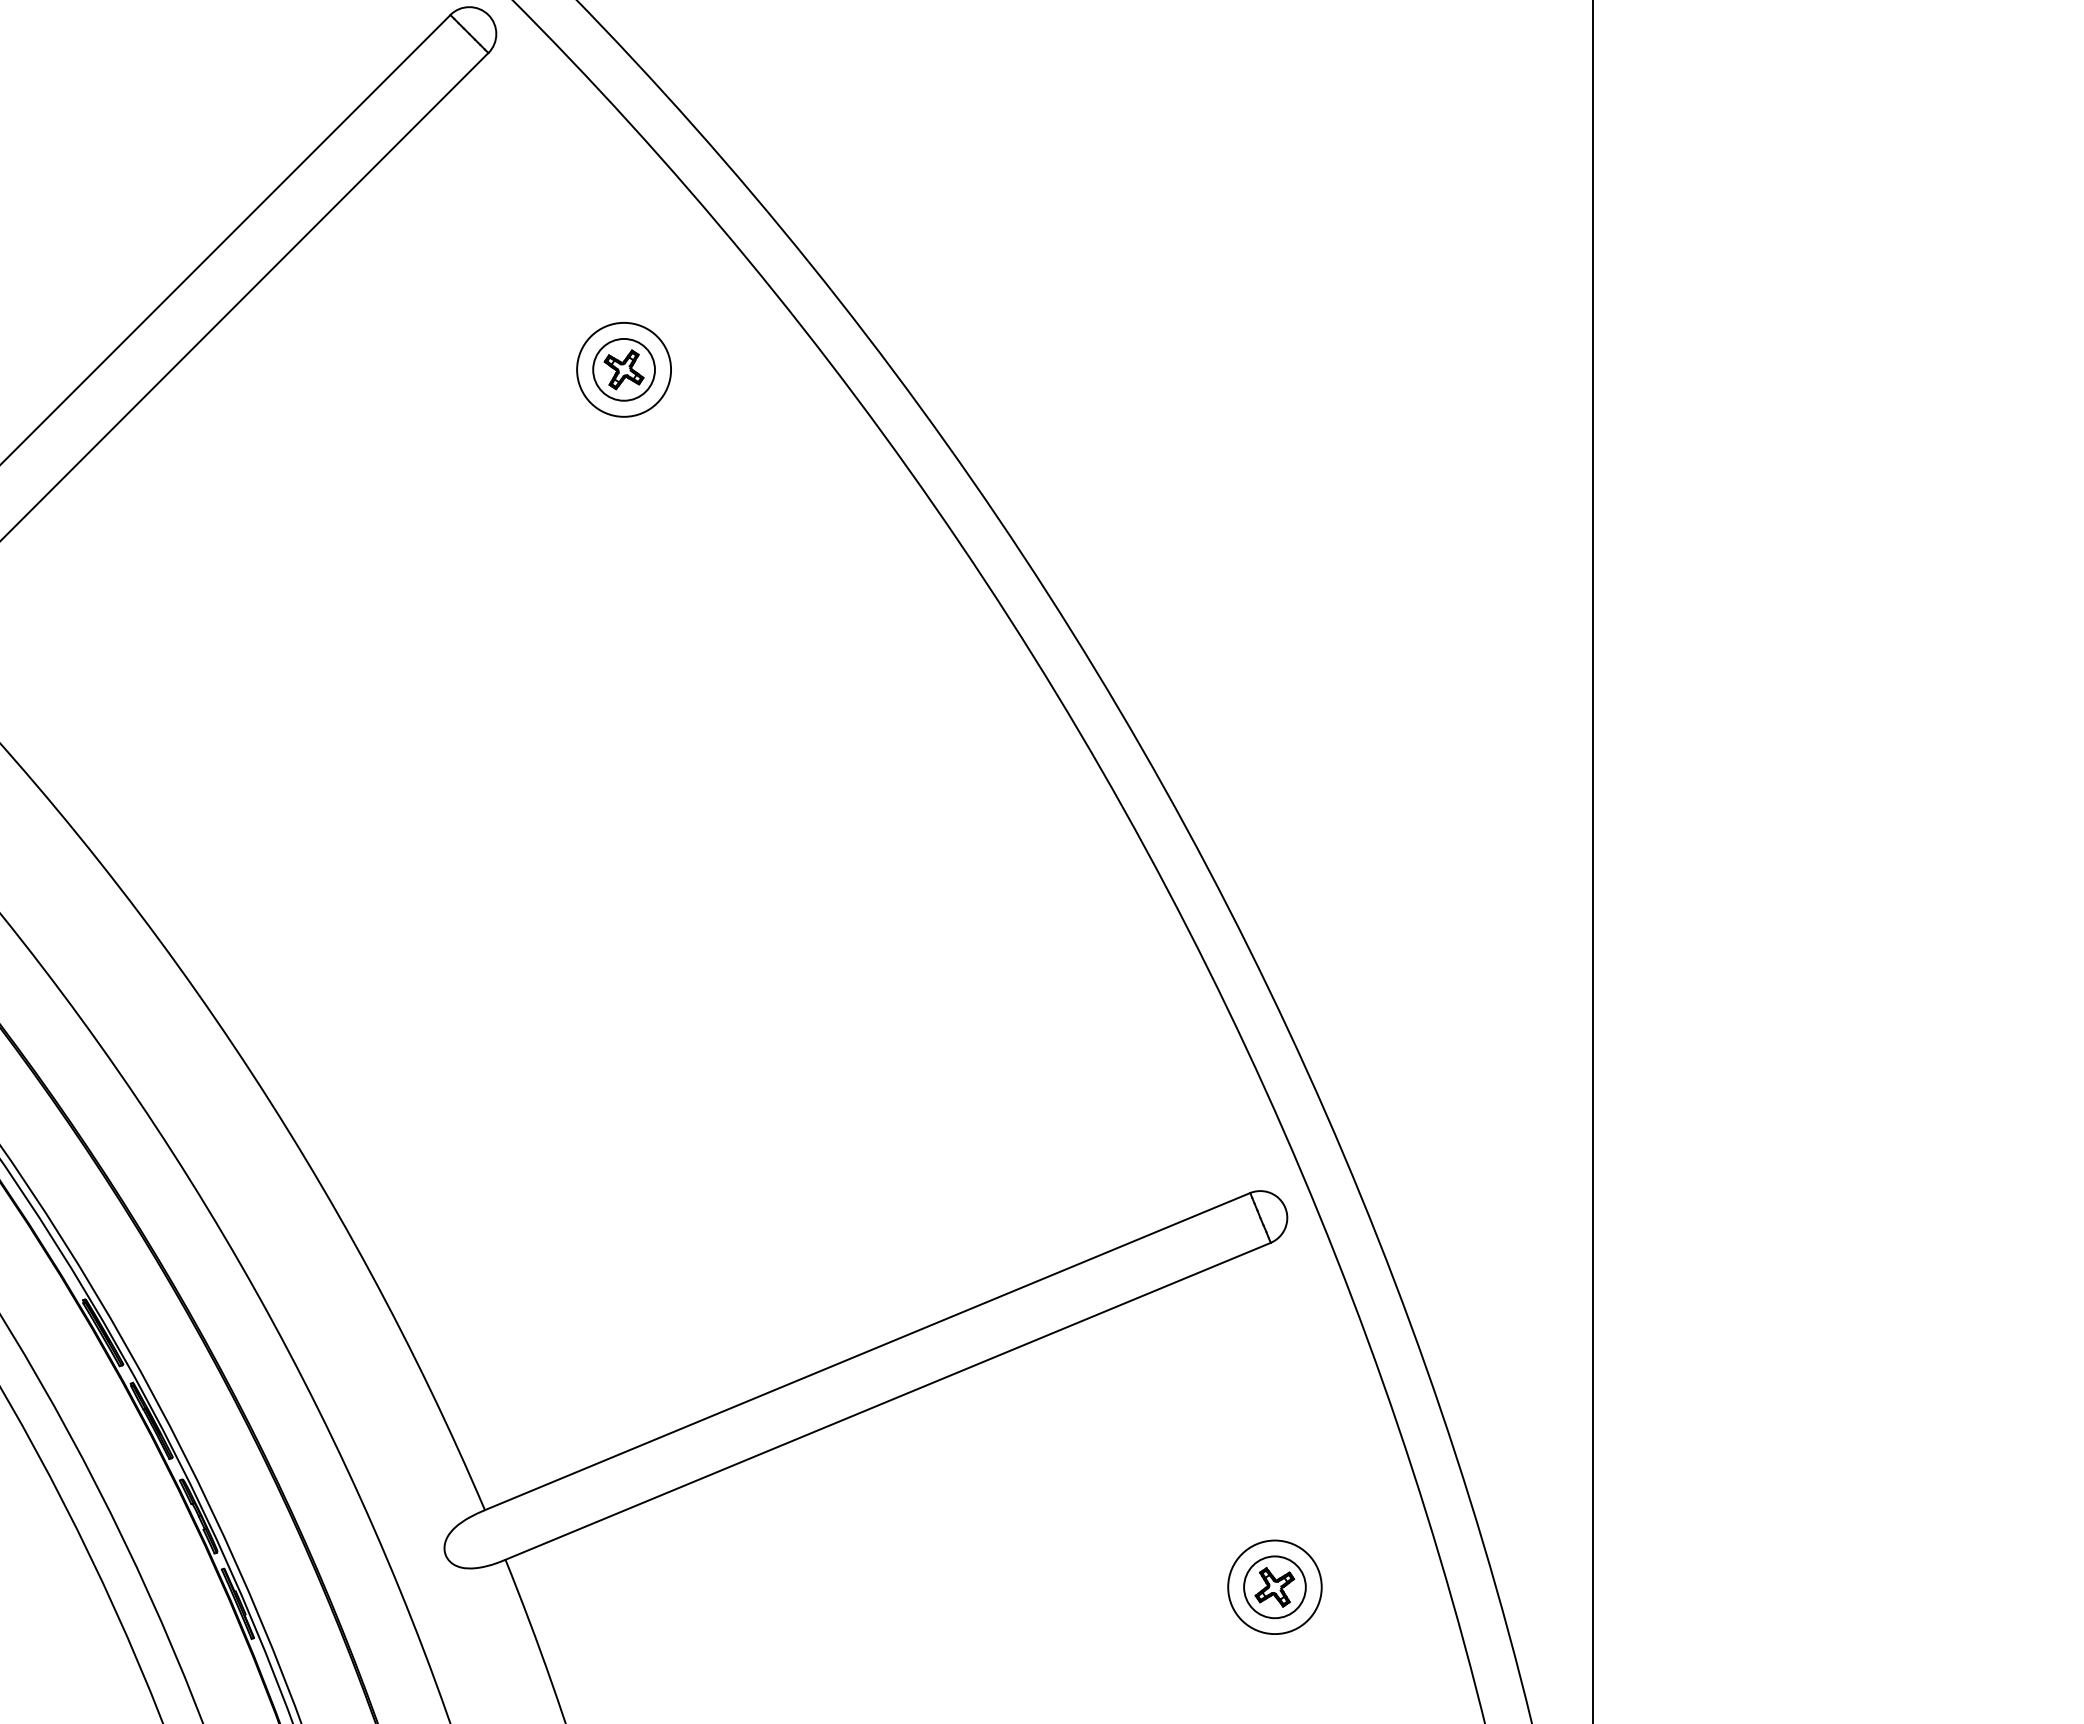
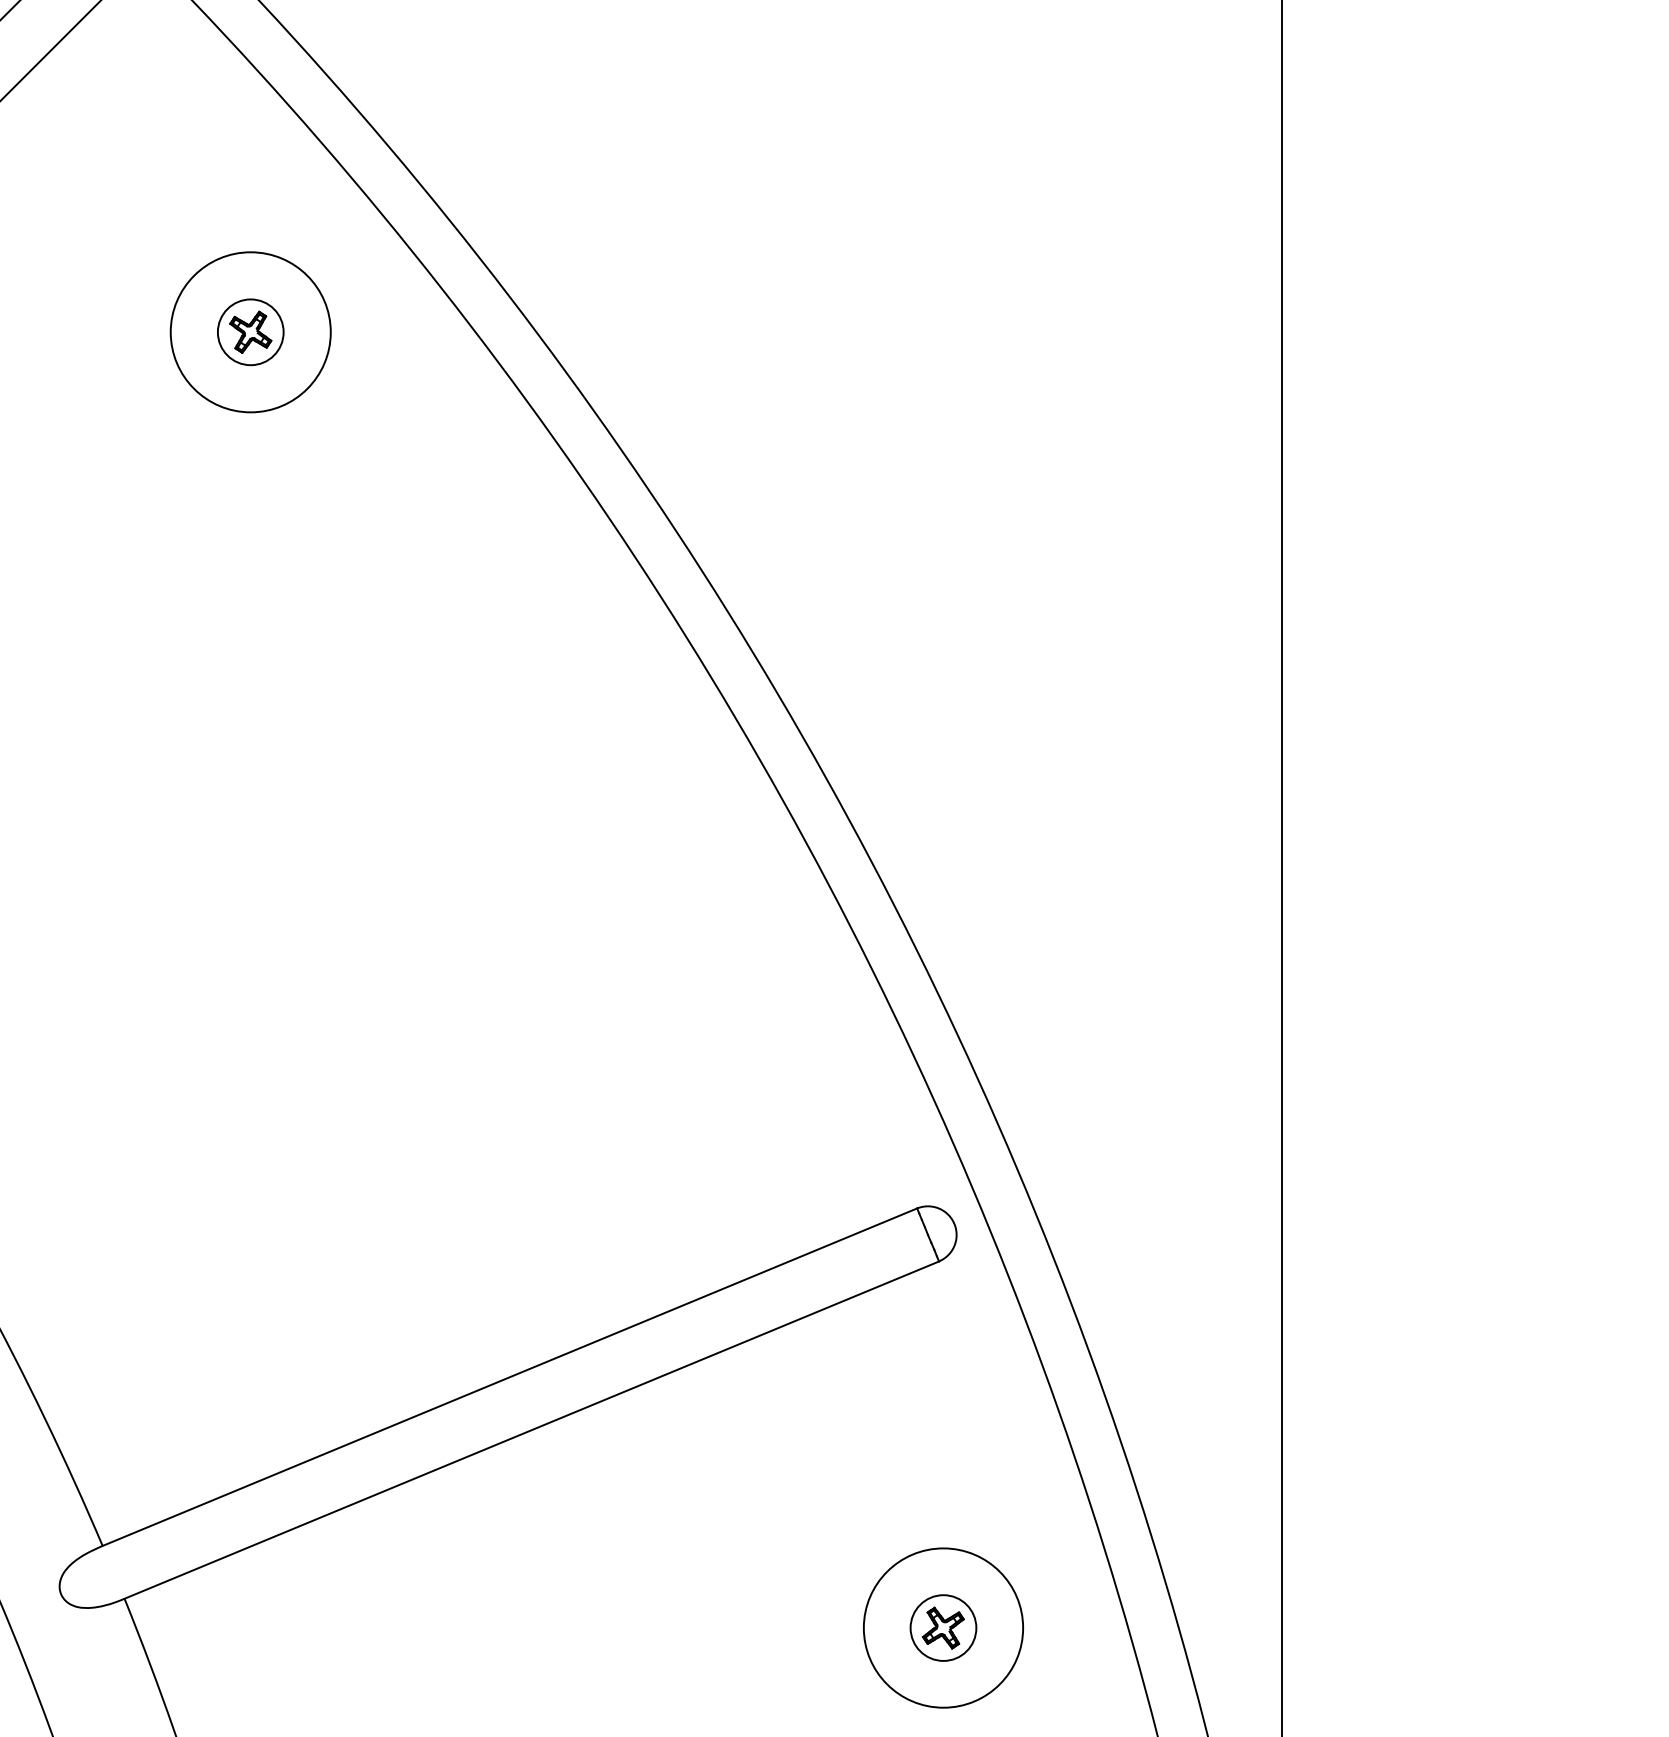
circle: (624, 369) -> (251, 331), size x1.6
circle: (1274, 1587) -> (942, 1628), size x1.6

